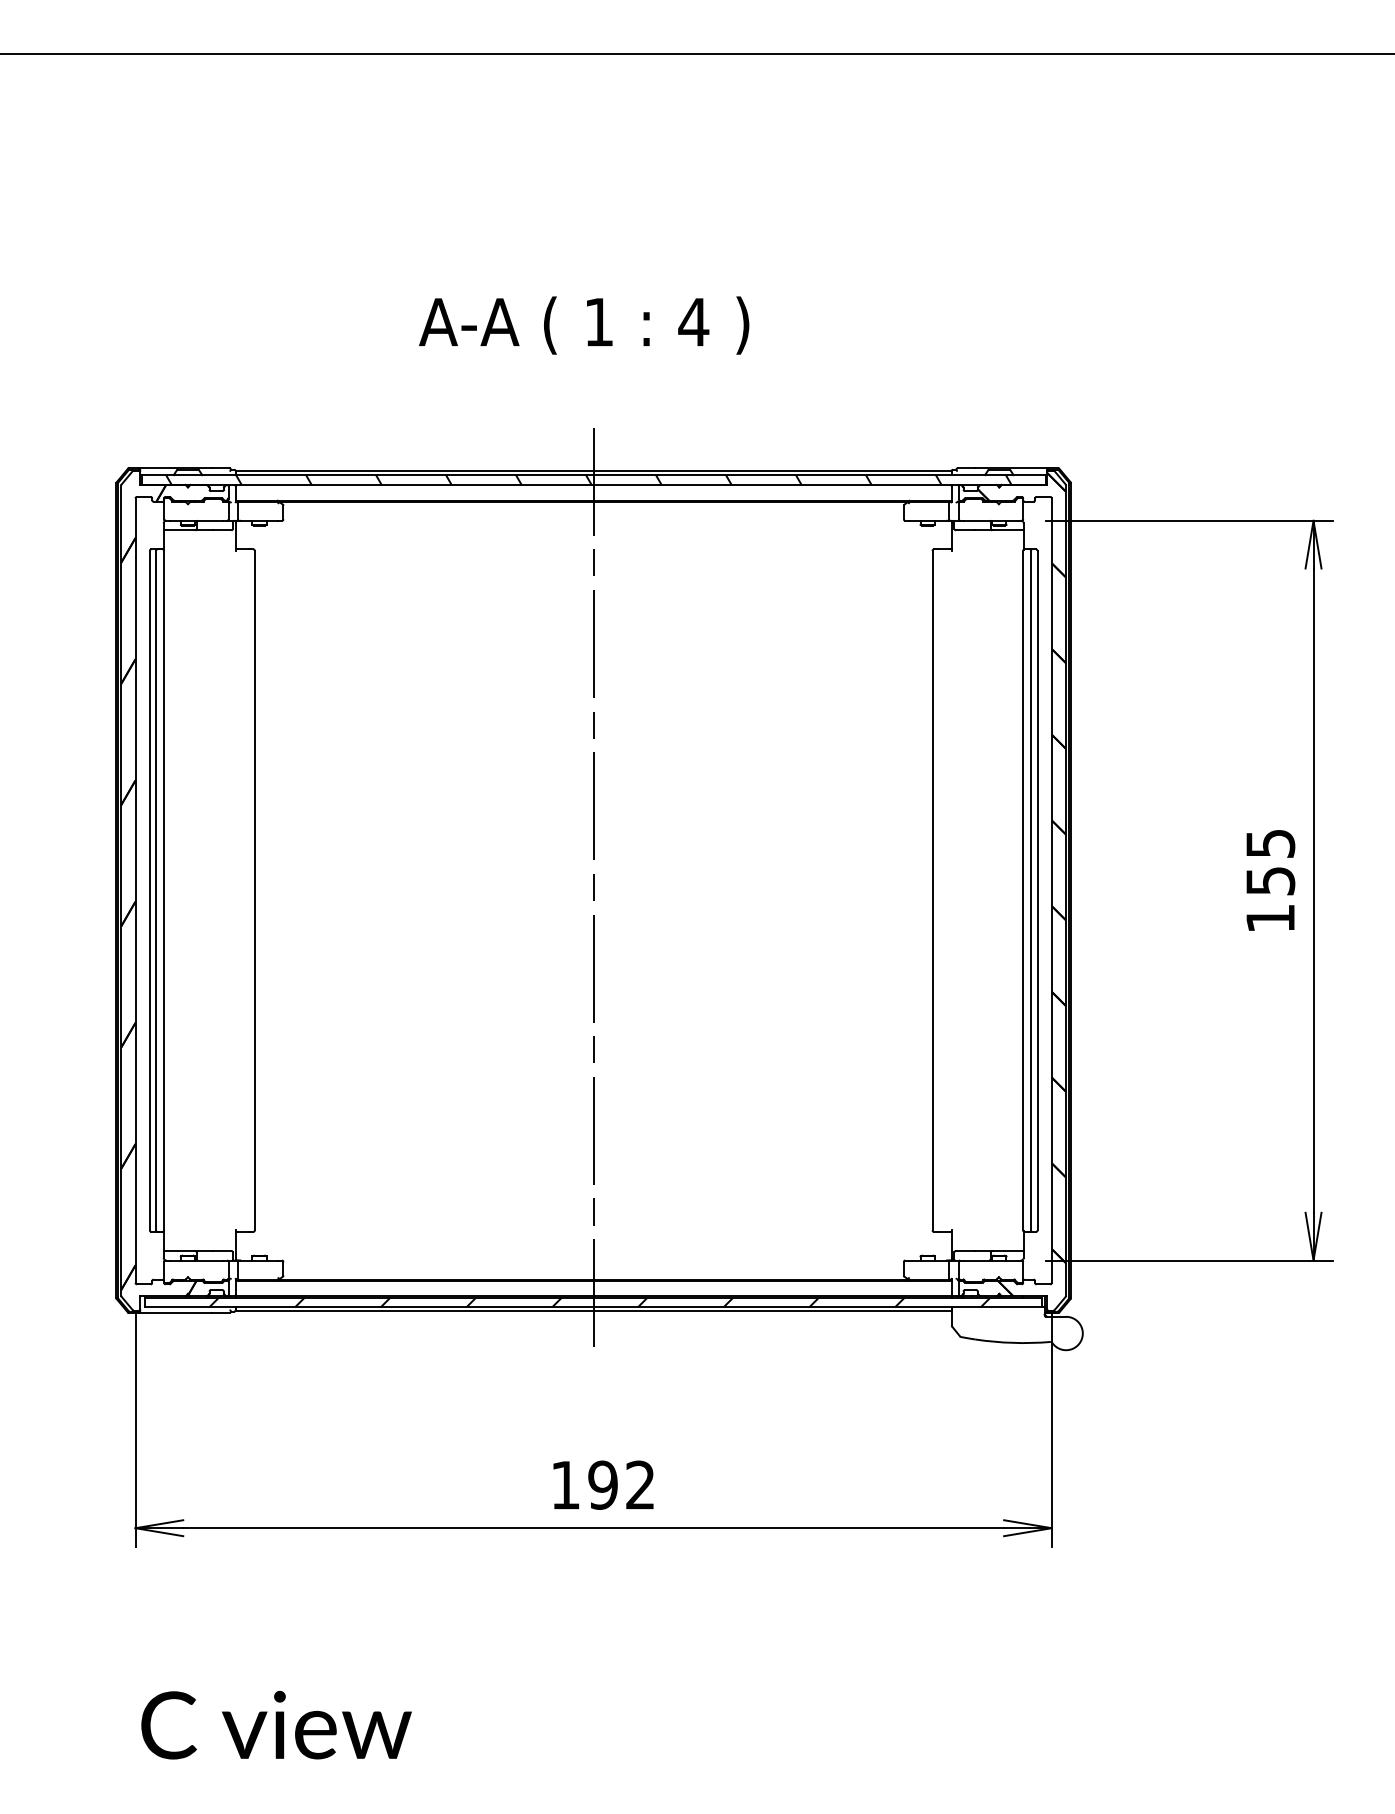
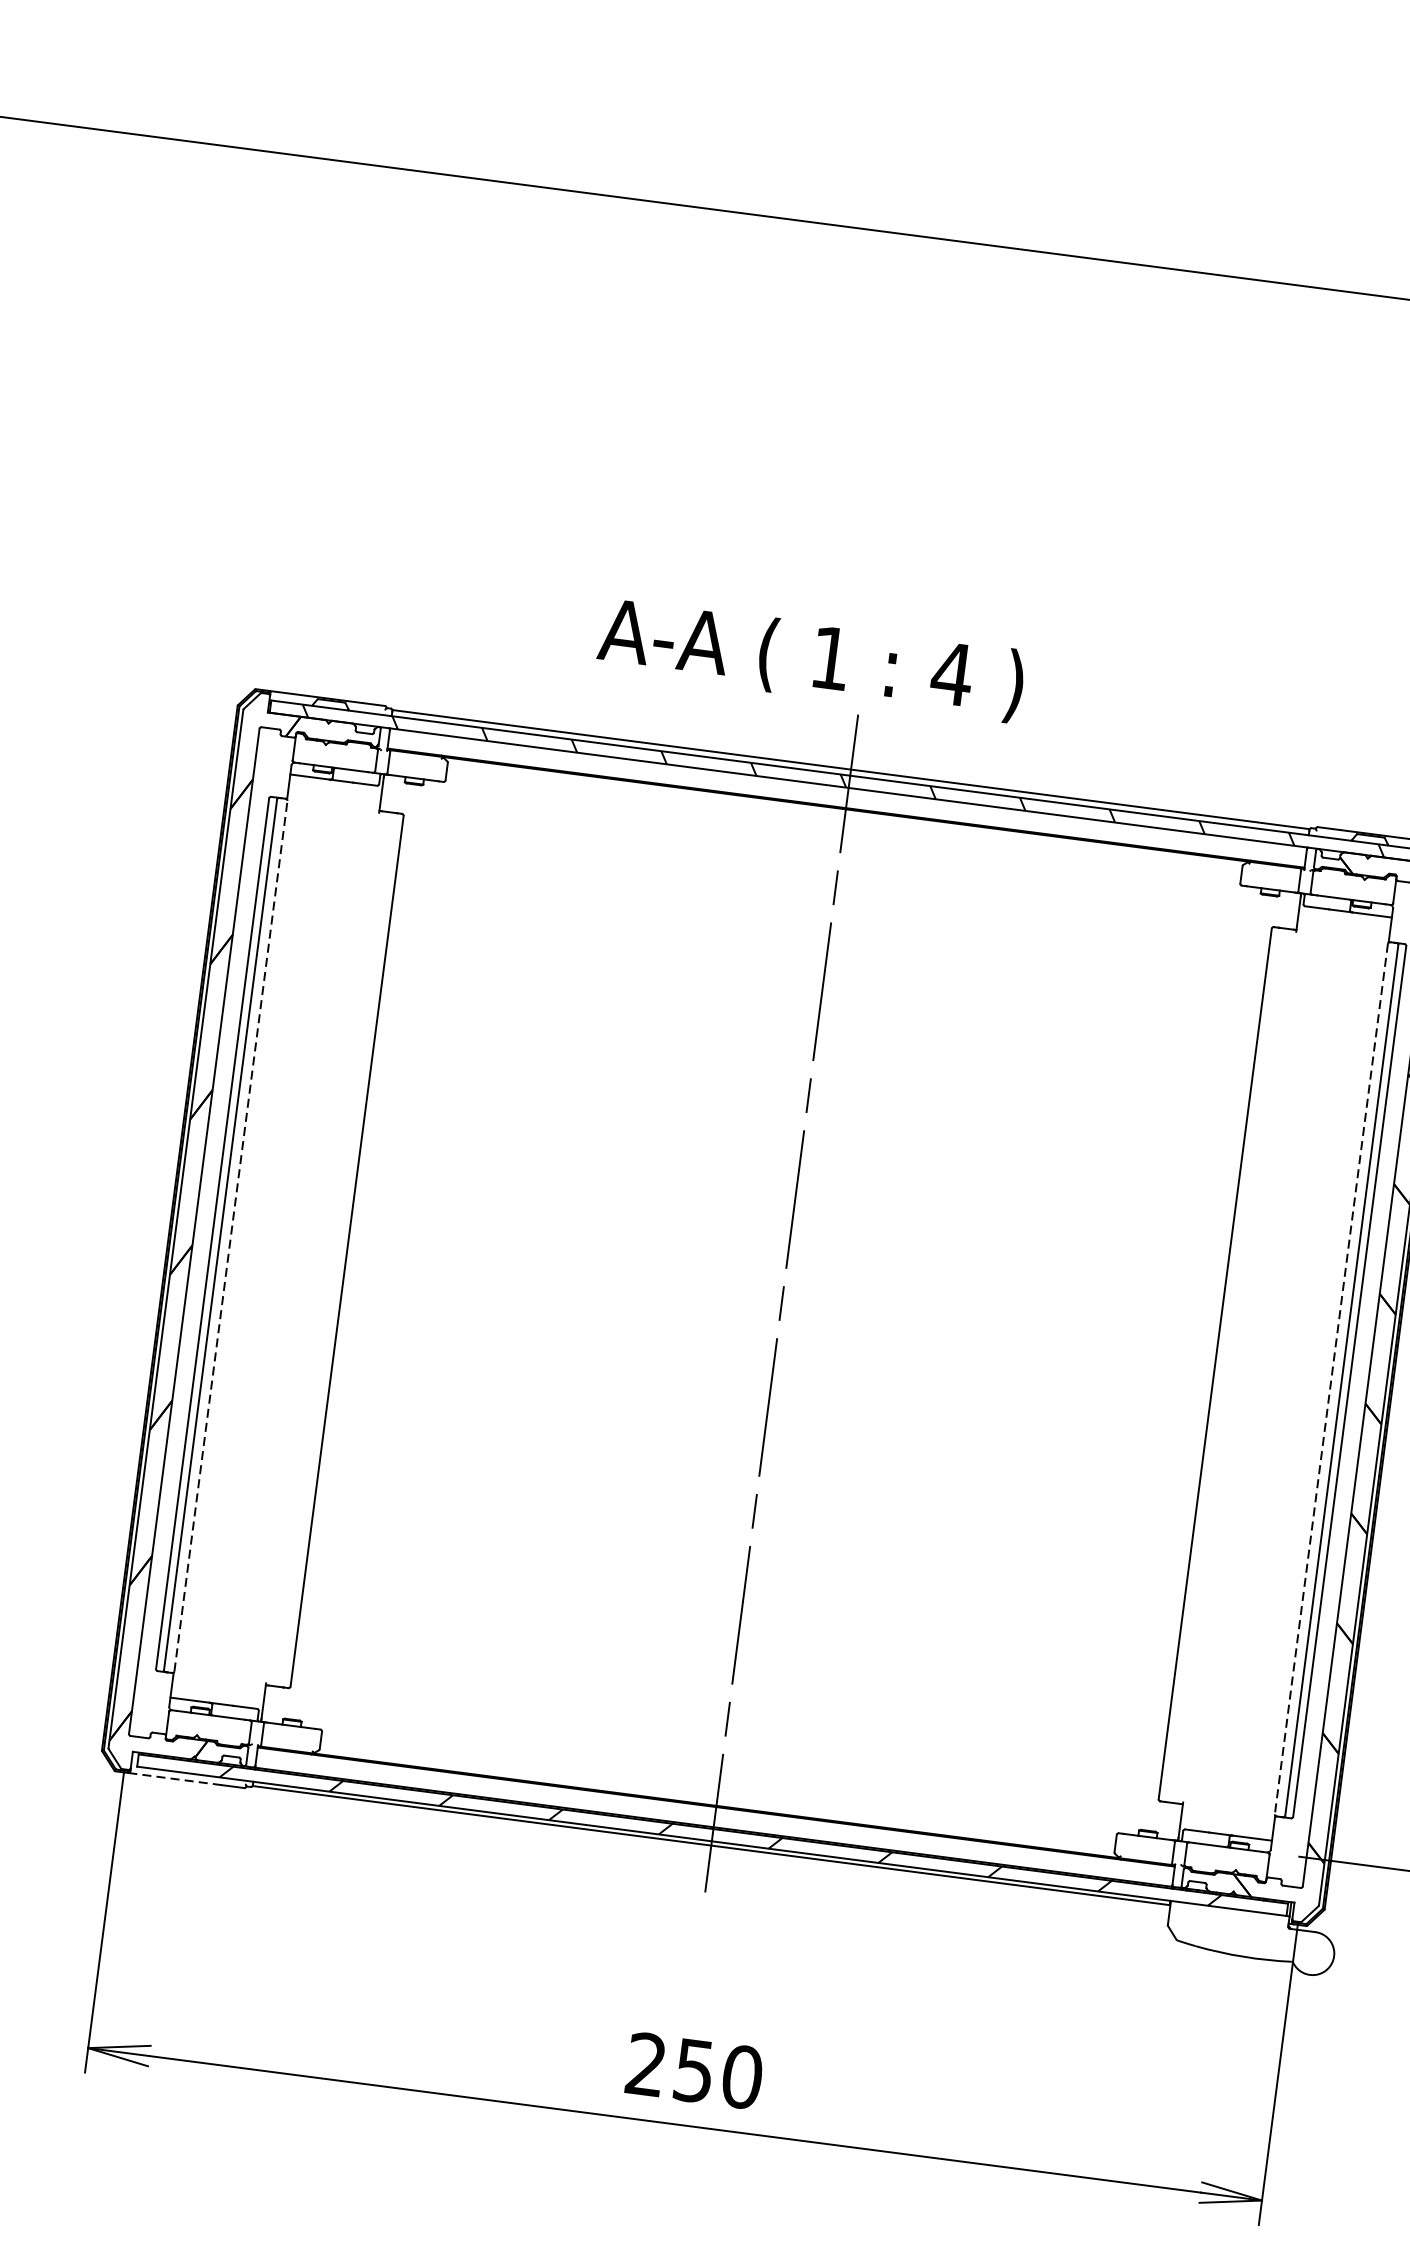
text: (584, 325) -> (811, 660), moved
line: (164, 890) -> (231, 1235), solid -> dashed
line: (1023, 890) -> (1331, 1378), solid -> dashed
line: (175, 1313) -> (175, 1779), solid -> dashed
text: (603, 1484) -> (694, 2069), 192 -> 250

